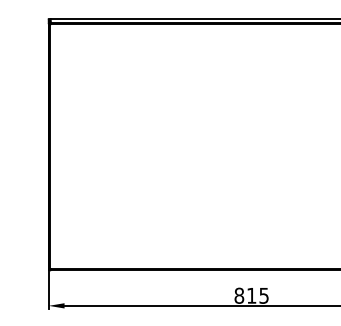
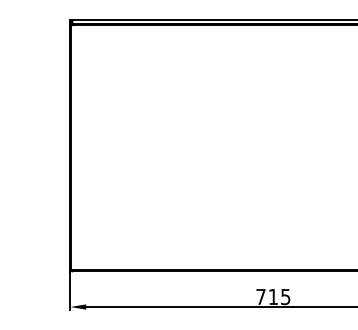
text: (238, 295) -> (260, 296), 815 -> 715

